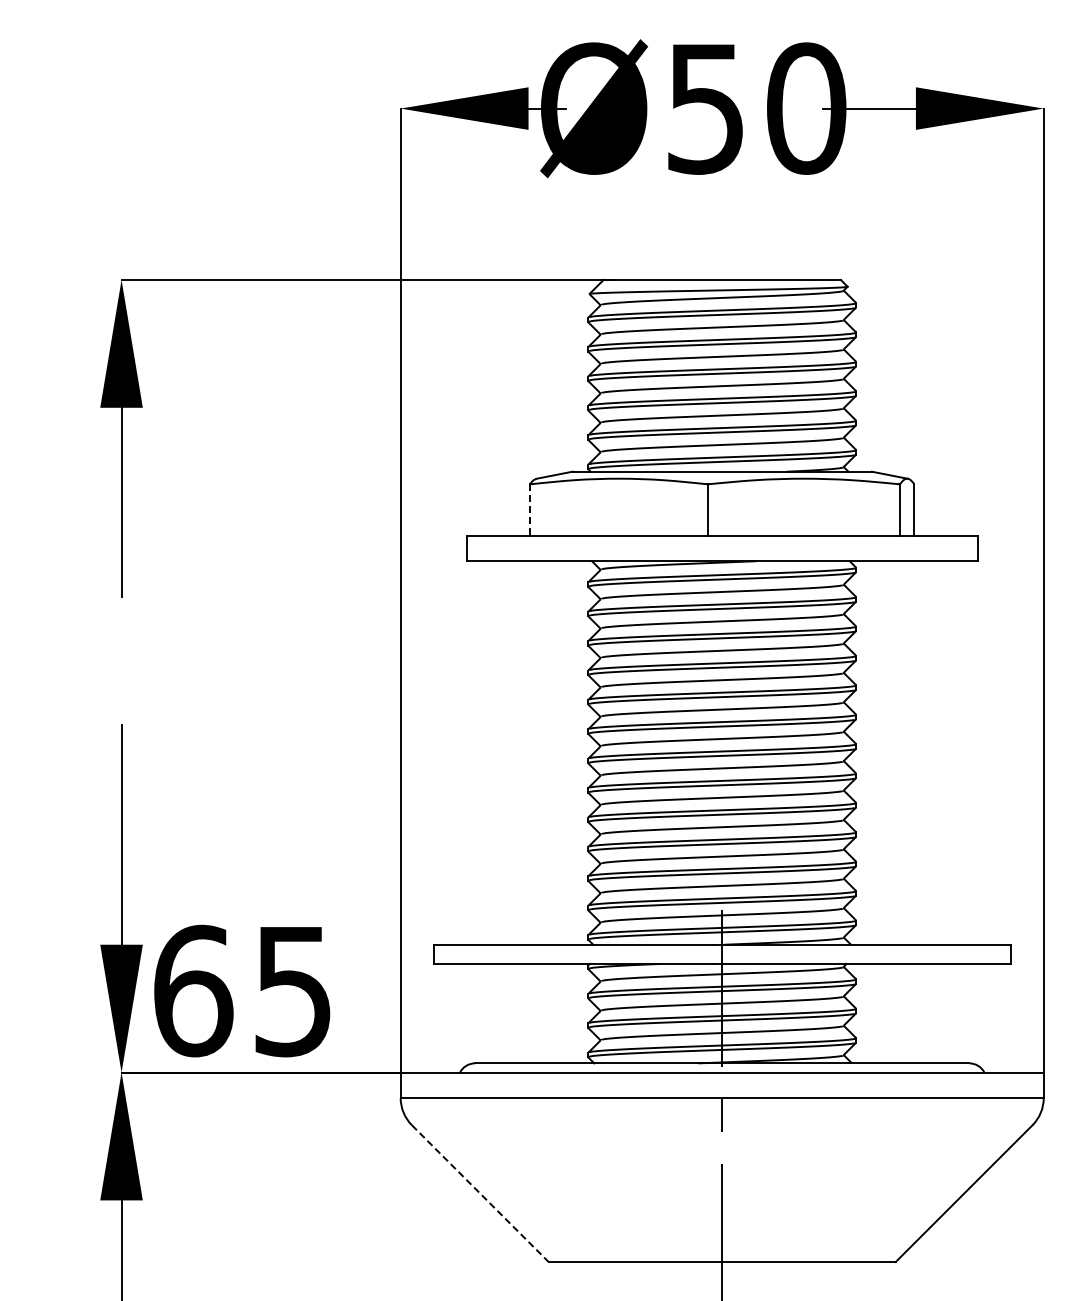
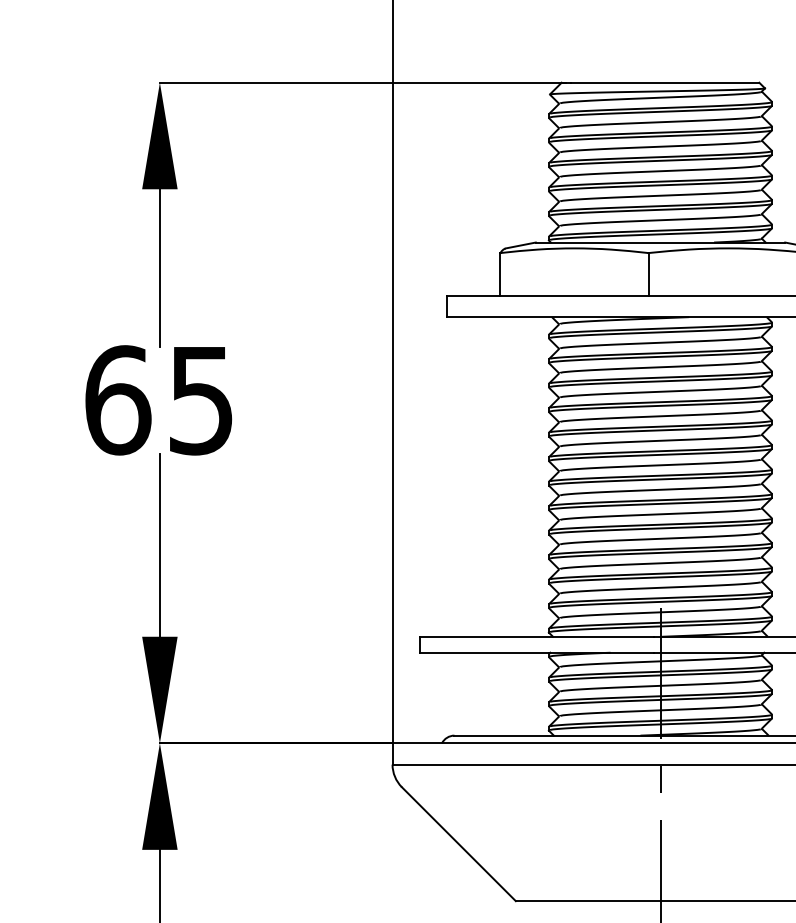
line: (530, 509) -> (500, 274), dashed -> solid
text: (242, 990) -> (159, 399), moved
line: (480, 1193) -> (459, 844), dashed -> solid

